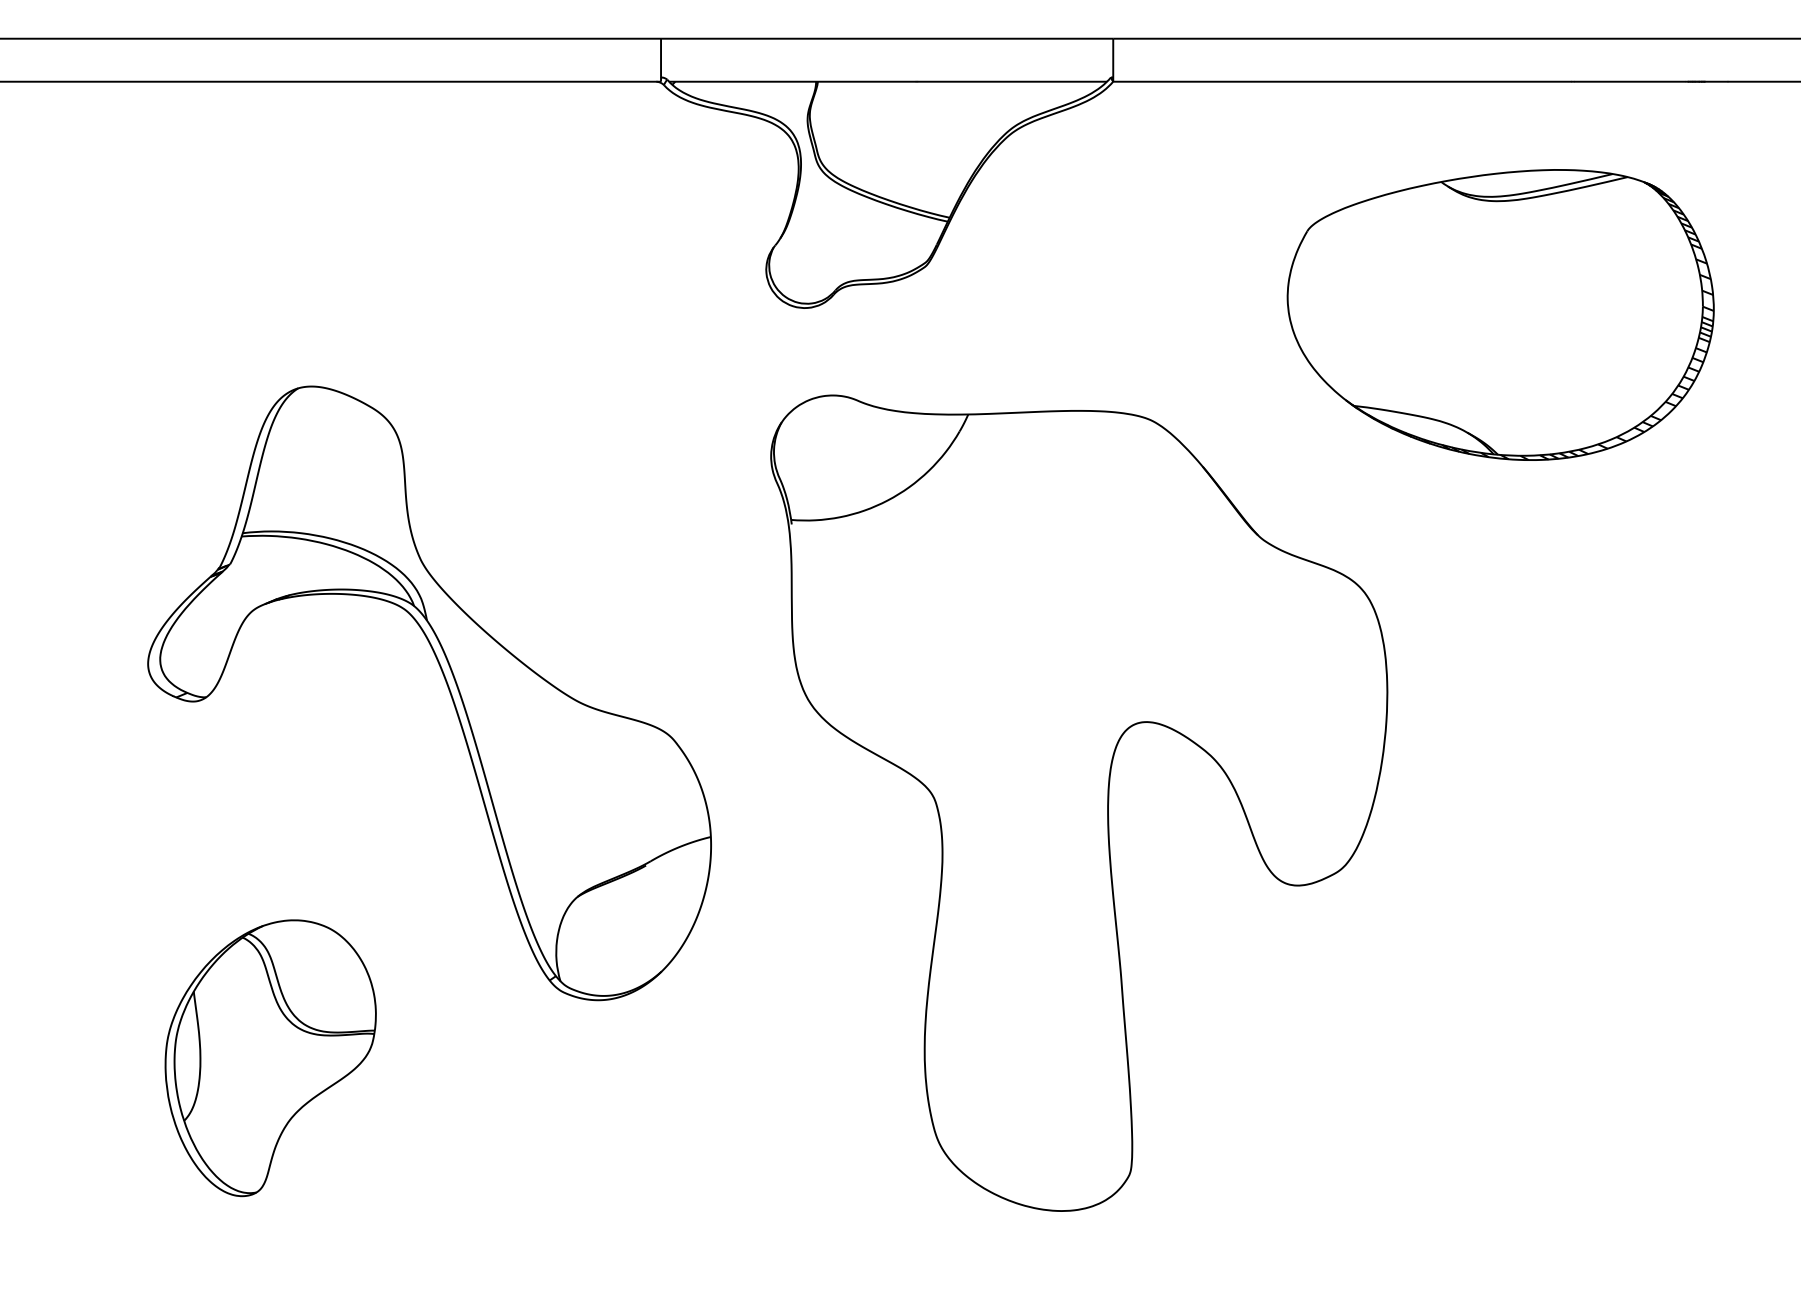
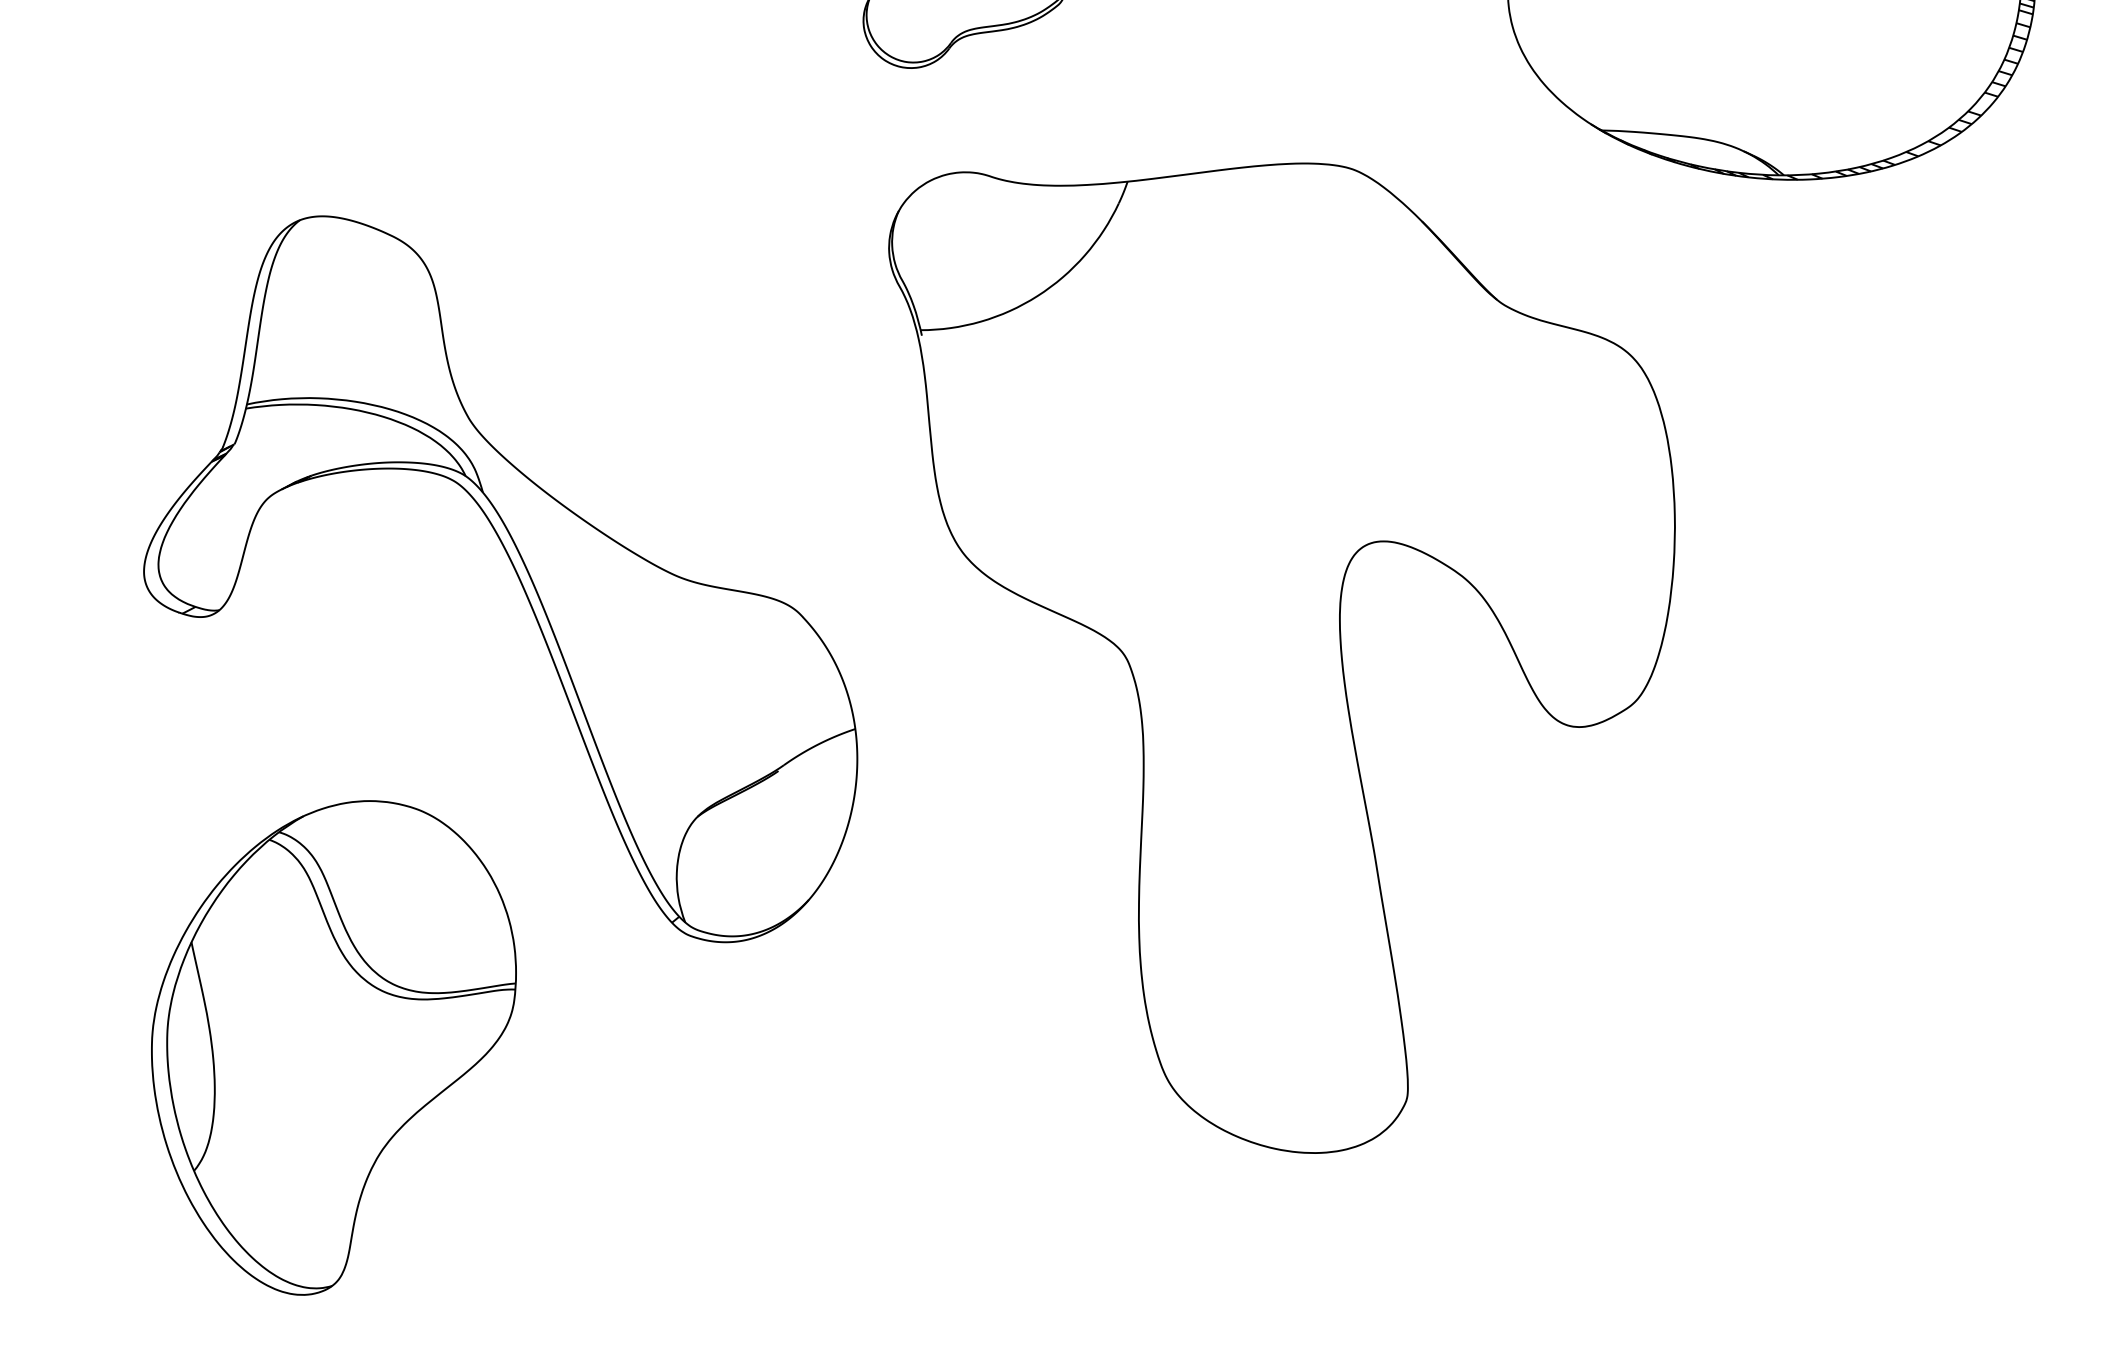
part: (270, 1058) -> (336, 1048), size x1.43

